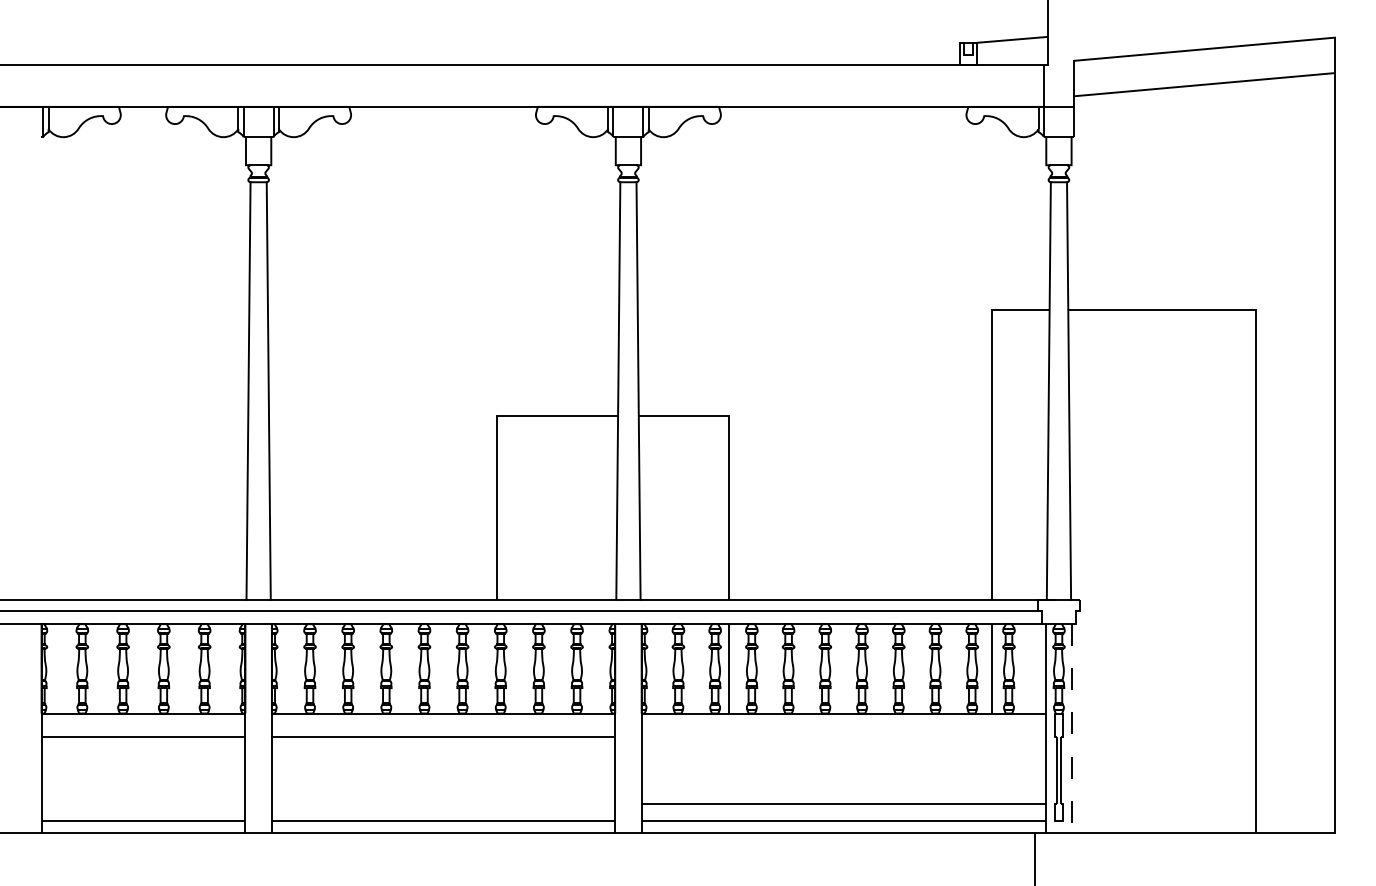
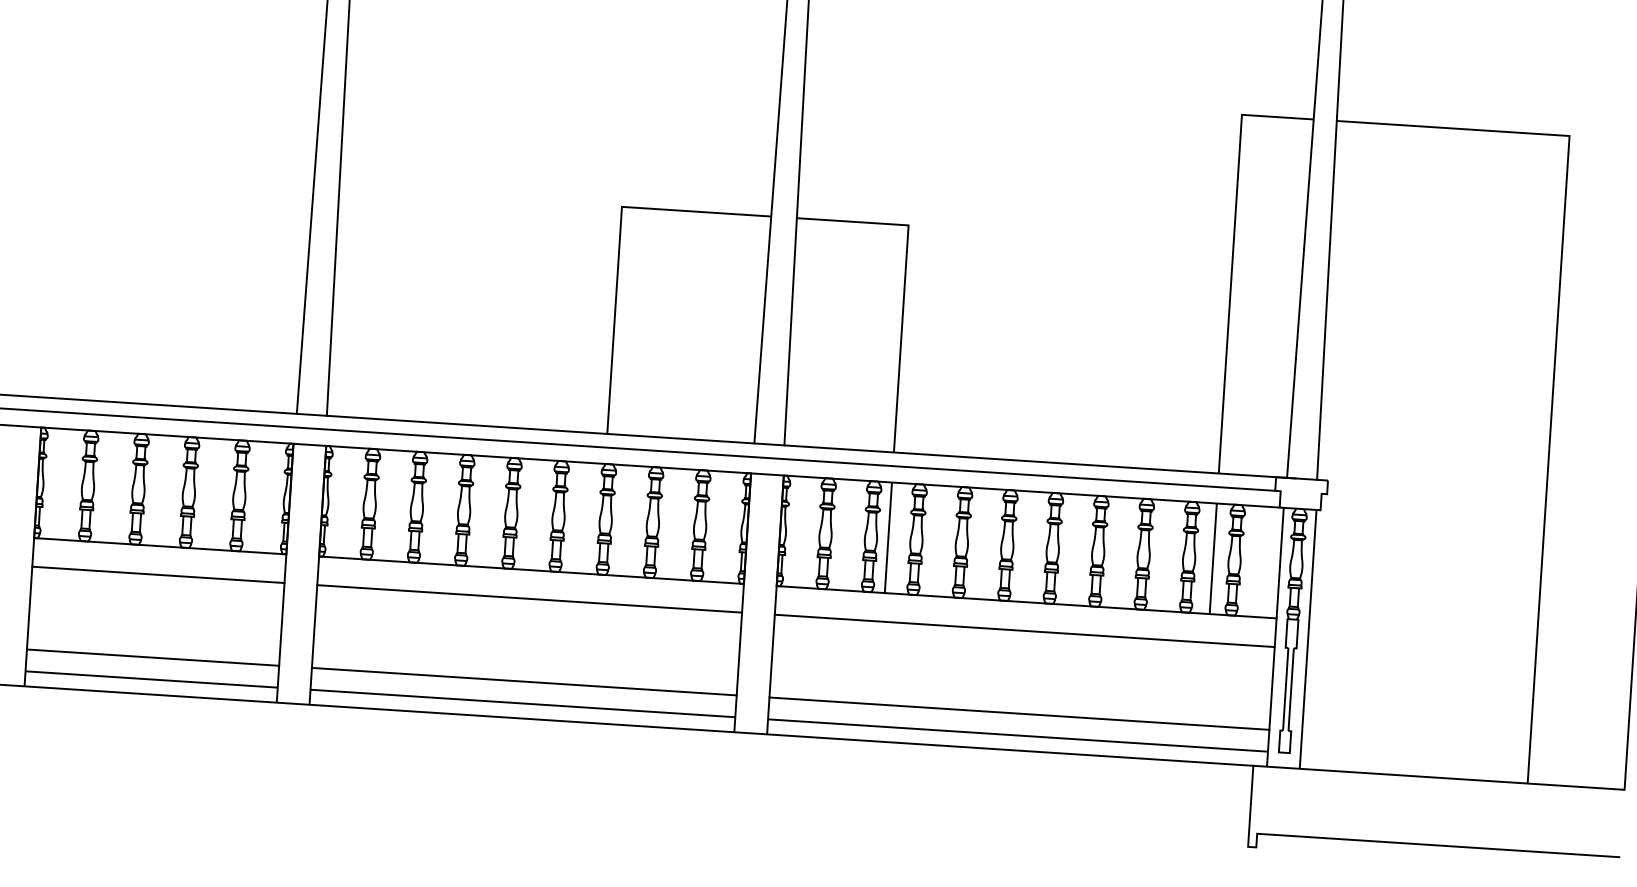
line: (1072, 728) -> (1308, 639), dashed -> solid
line: (843, 736) -> (1024, 630), added
line: (143, 803) -> (153, 657), added
line: (443, 803) -> (524, 681), added

